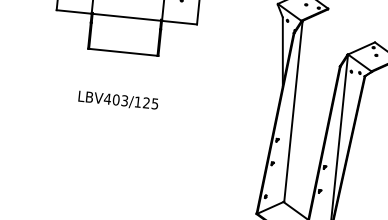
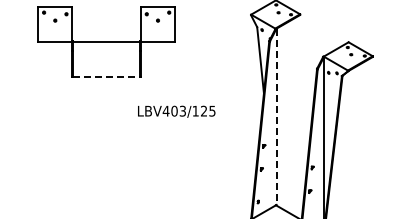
line: (124, 52) -> (107, 76), solid -> dashed
text: (118, 100) -> (176, 111), moved
line: (293, 112) -> (276, 117), solid -> dashed

